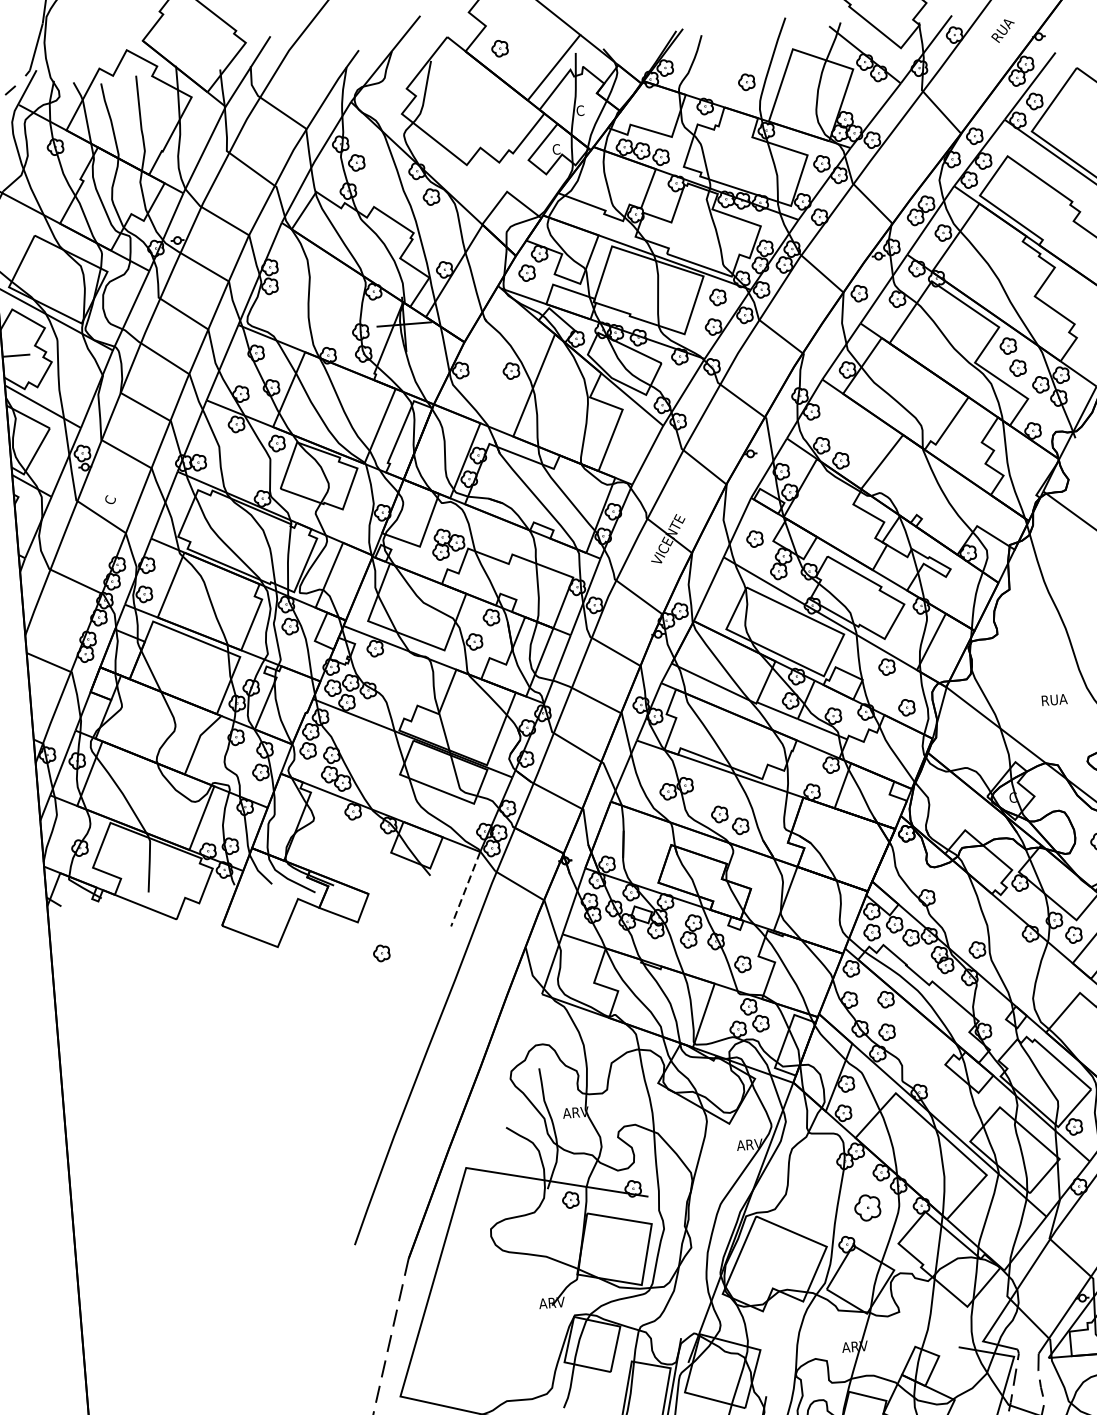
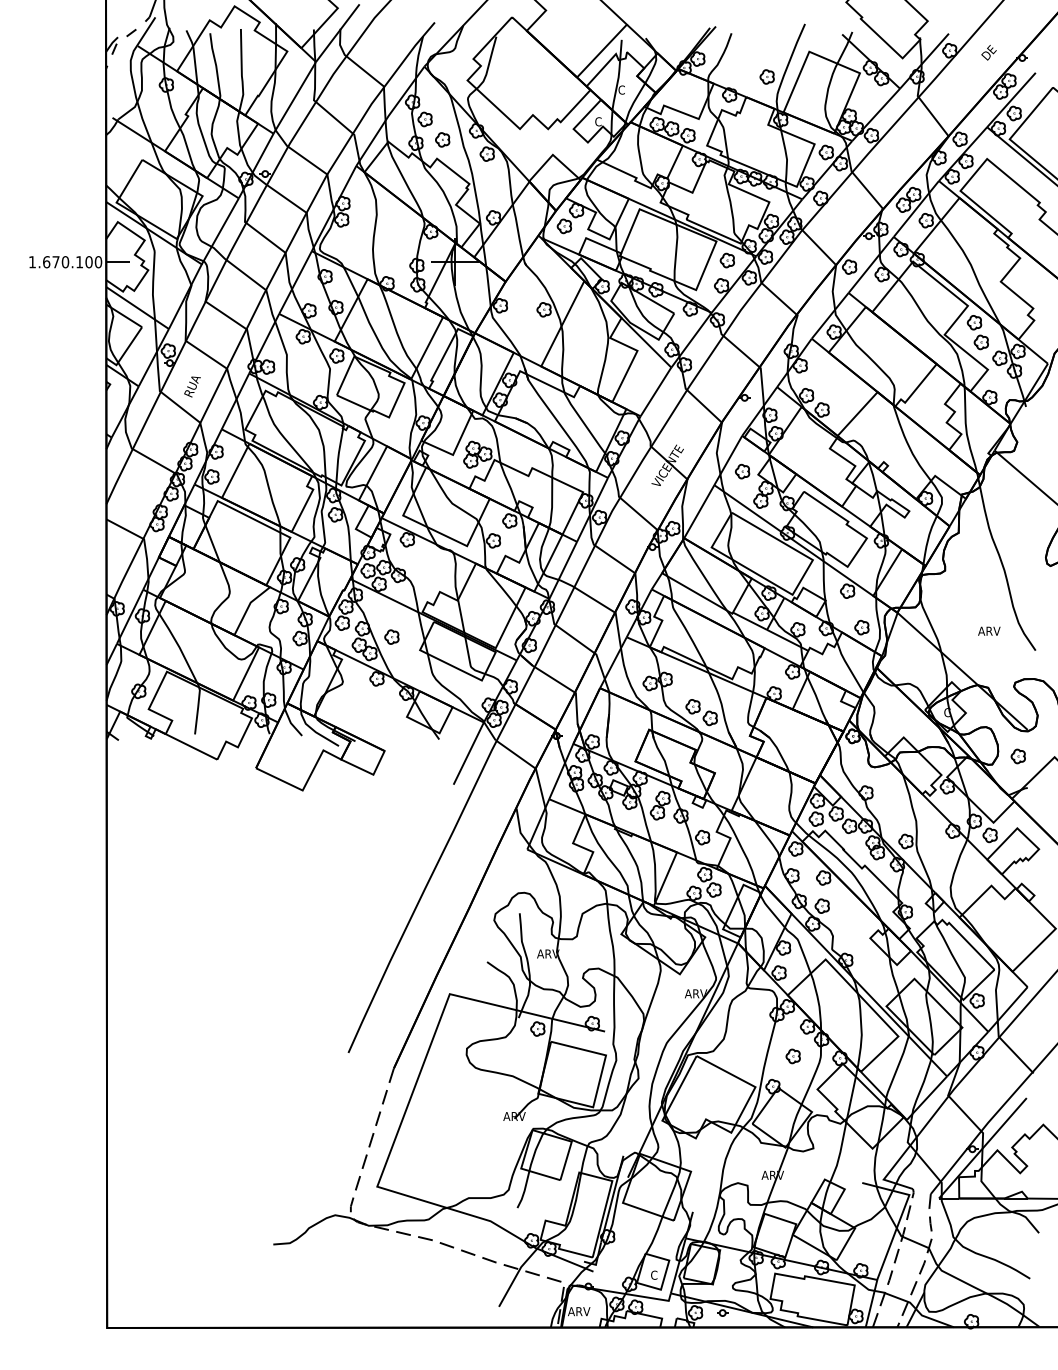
text: (1004, 29) -> (993, 49), RUA -> DE
part: (499, 48) -> (442, 139), moved
text: (113, 491) -> (192, 386), C -> RUA
text: (1054, 699) -> (989, 630), RUA -> ARV
line: (465, 889) -> (468, 753), dashed -> solid
part: (381, 952) -> (391, 636), moved
part: (866, 1208) -> (792, 1056), size x0.62

